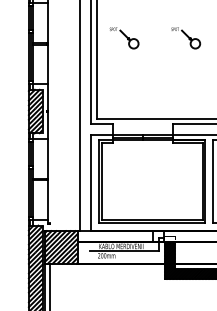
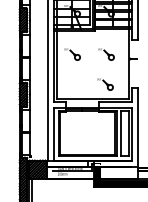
part: (184, 92) -> (105, 84), added

